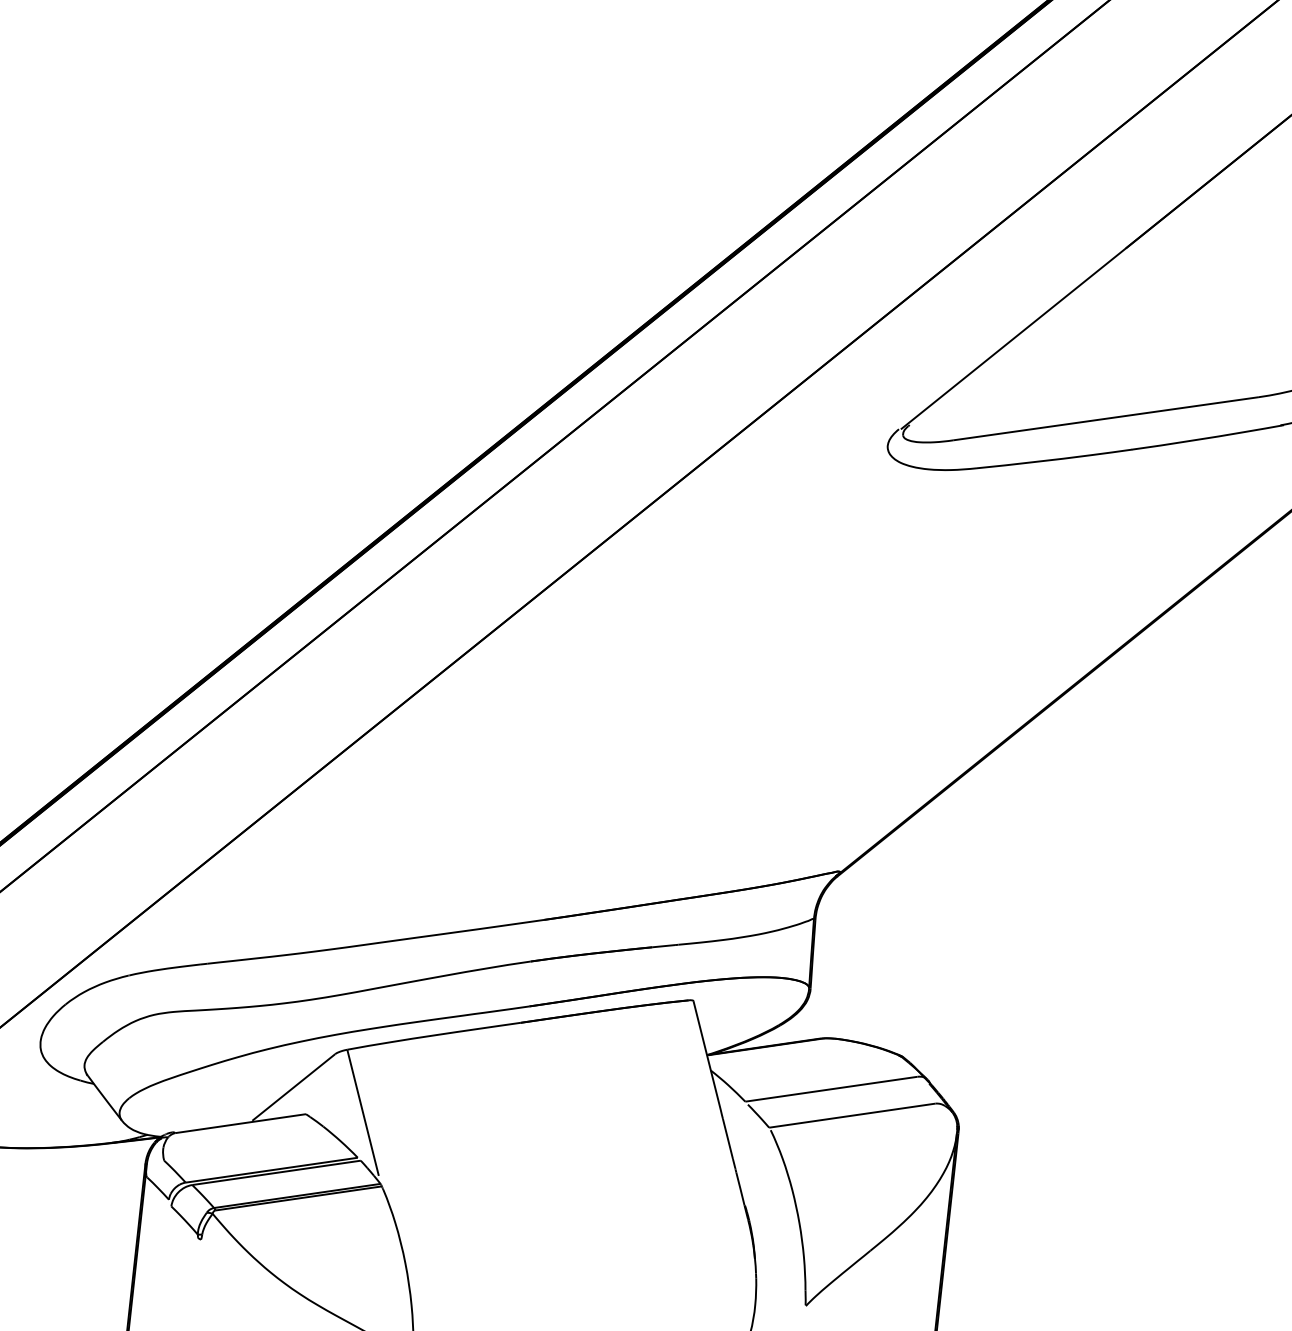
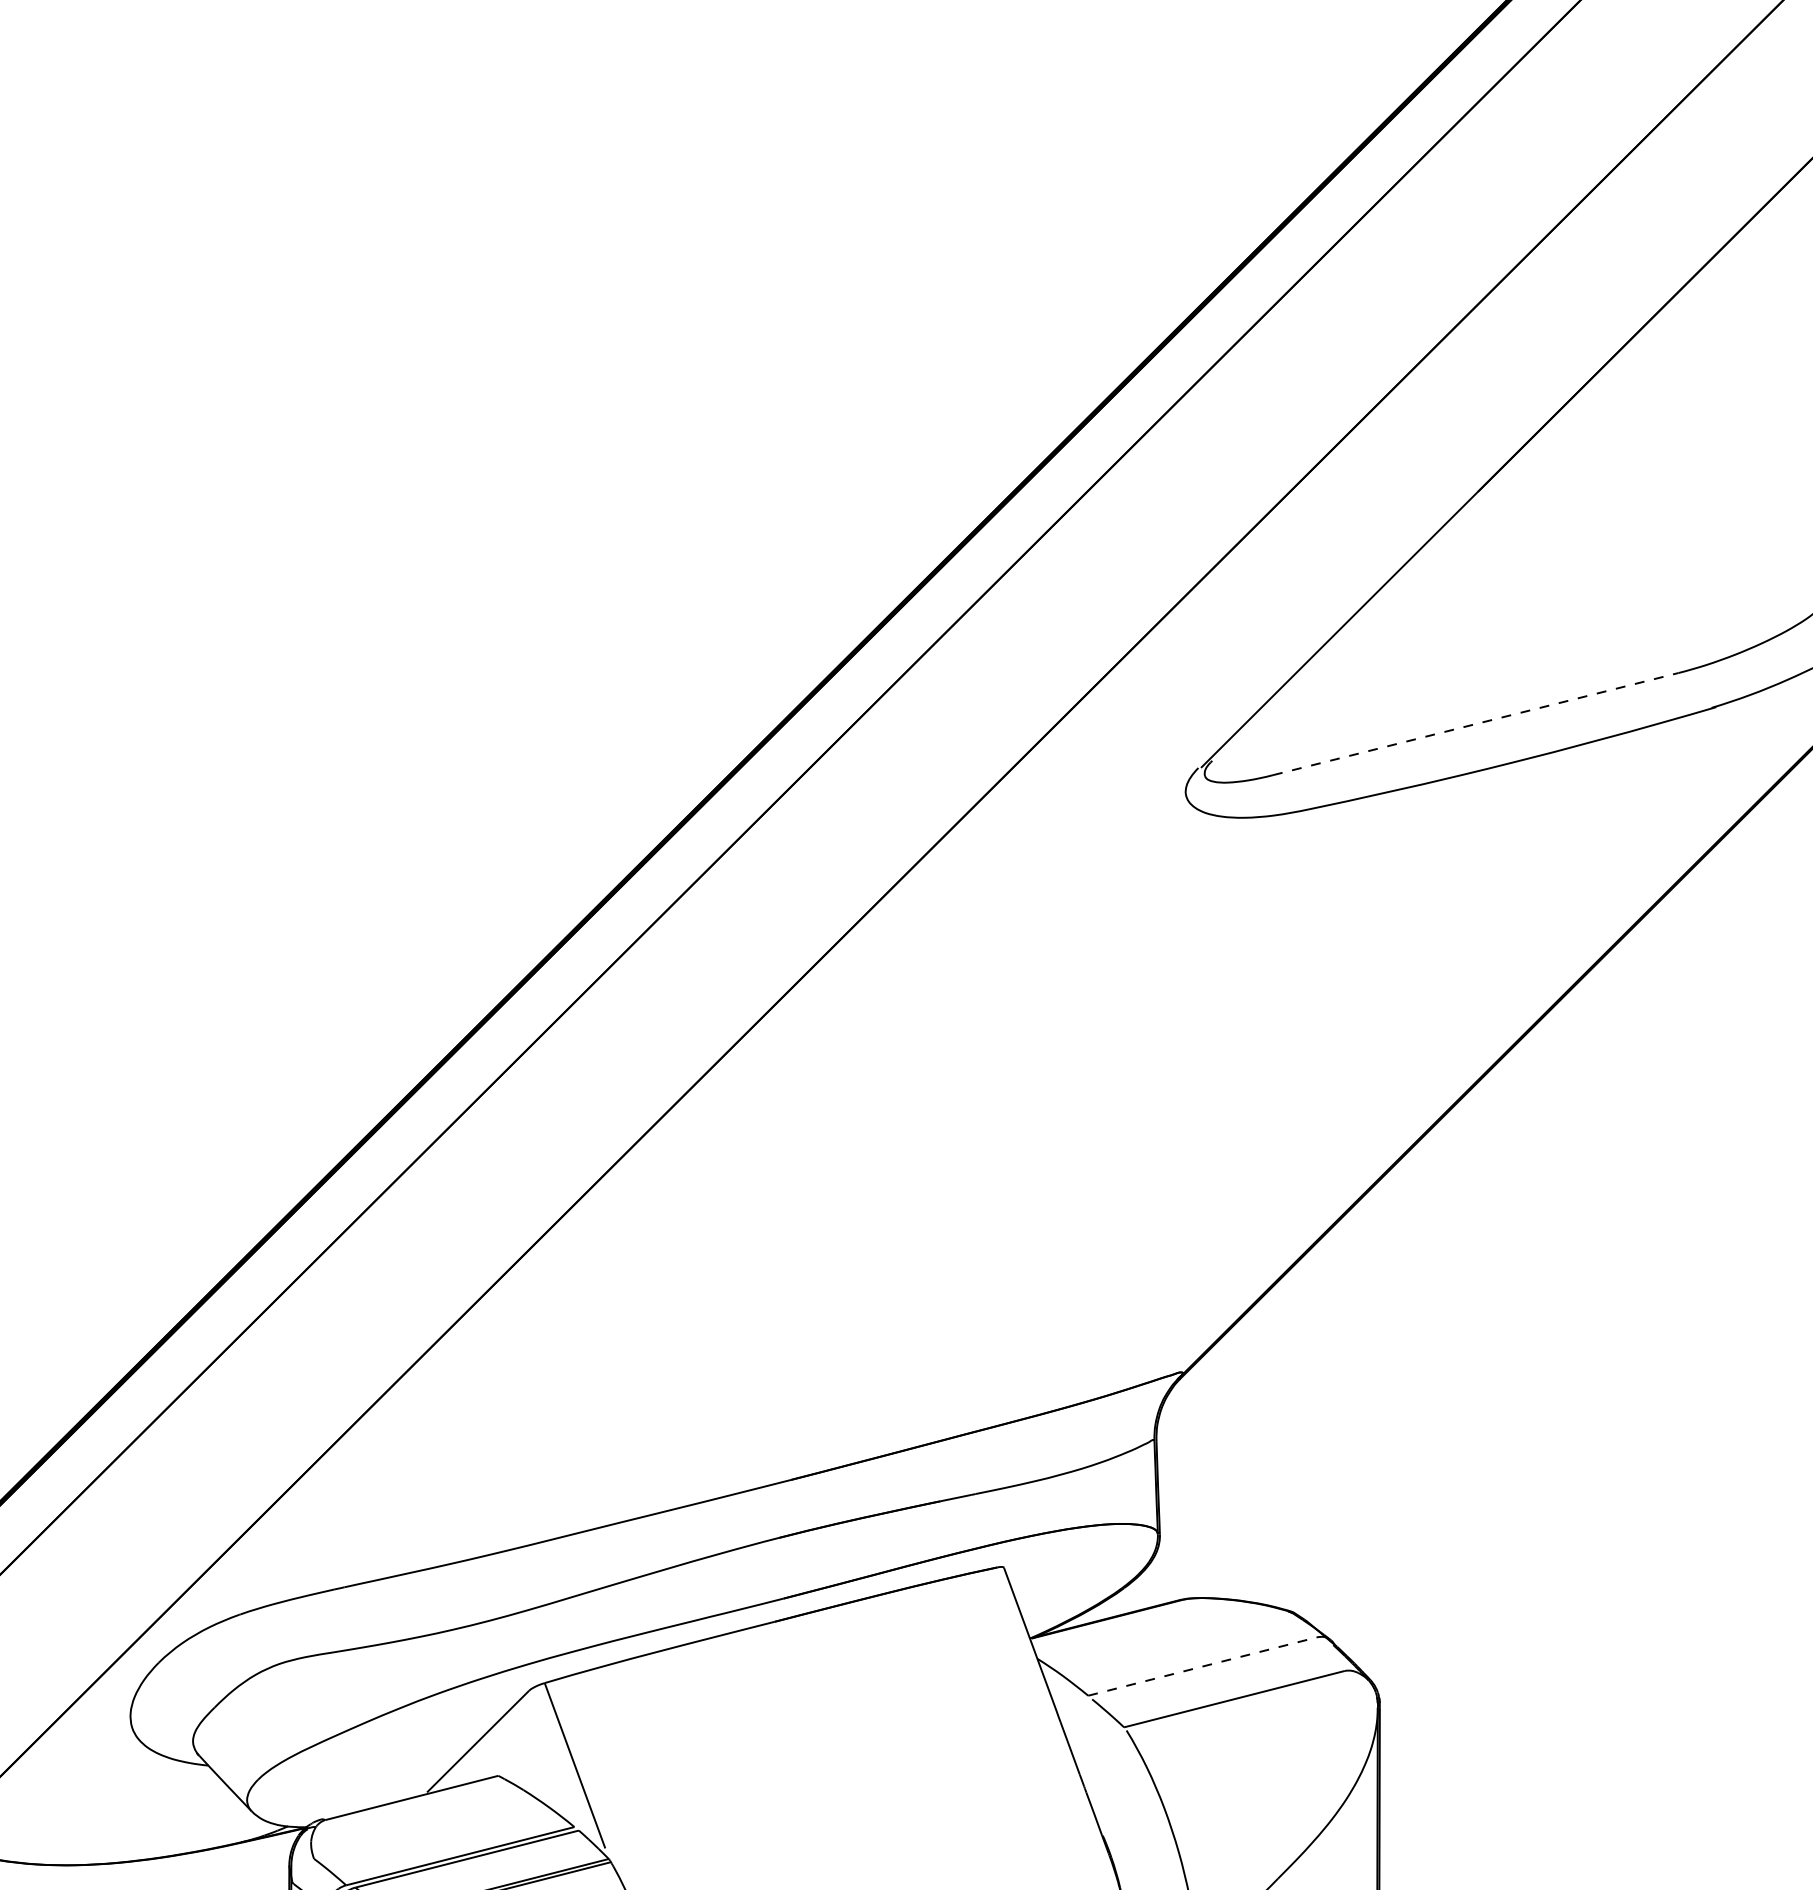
line: (1106, 418) -> (1476, 723), solid -> dashed
line: (831, 1089) -> (1202, 1666), solid -> dashed

